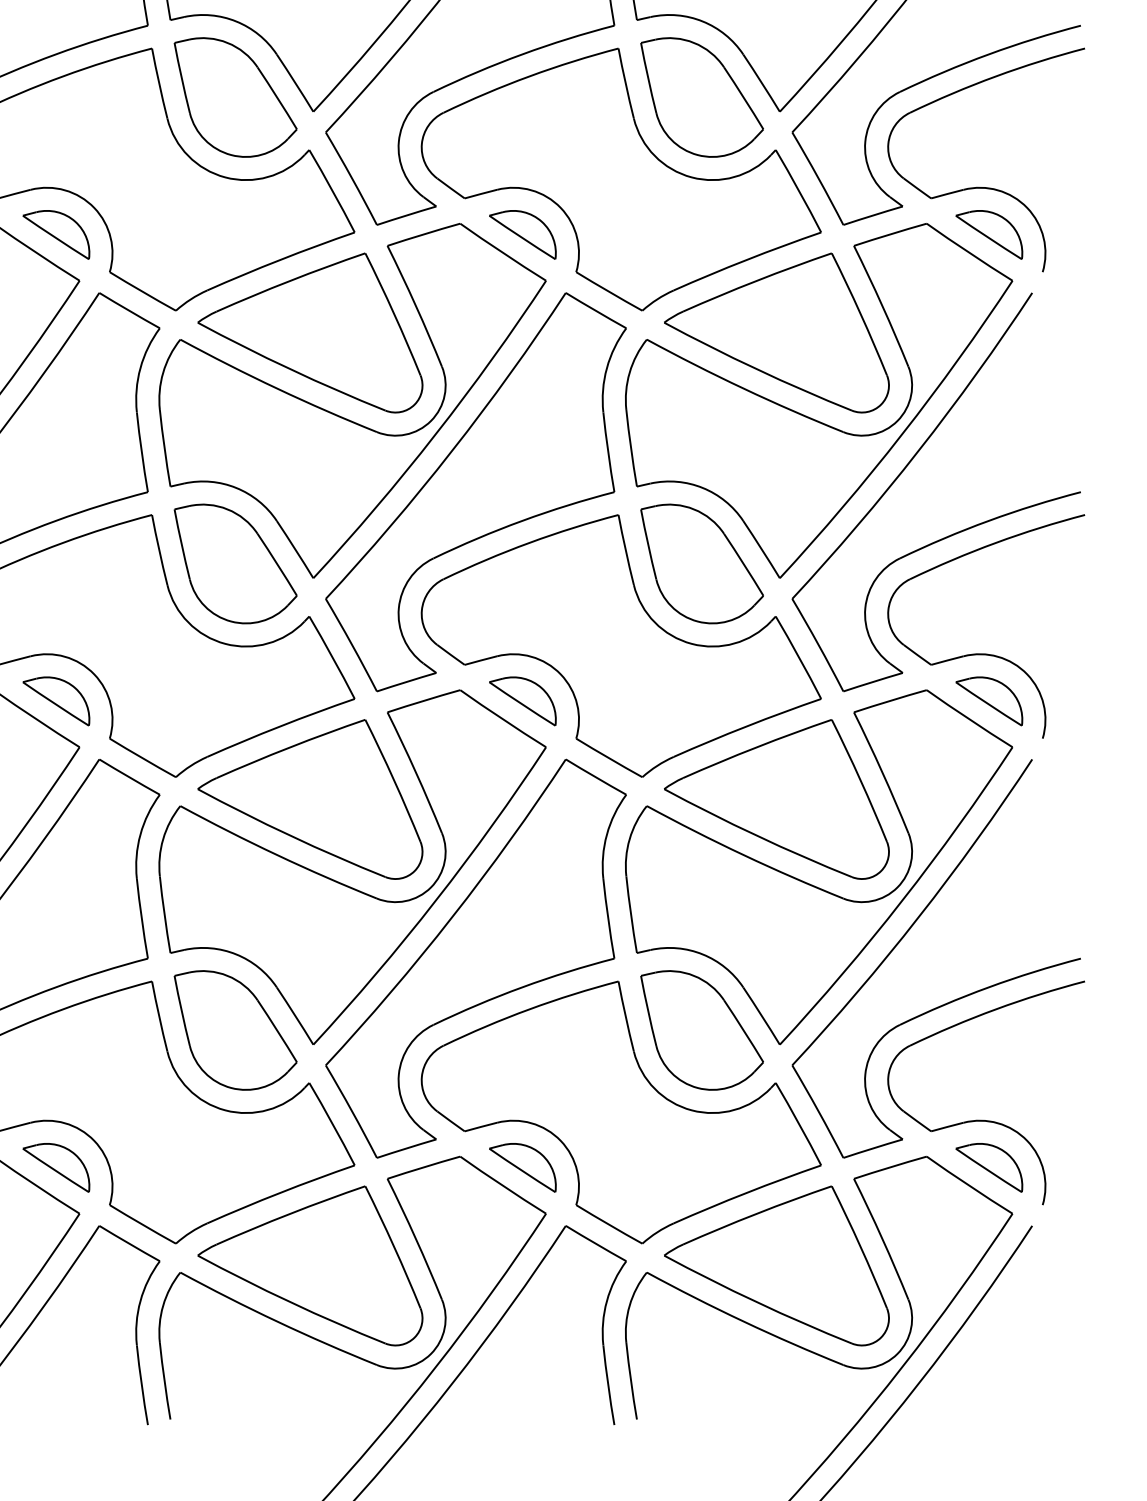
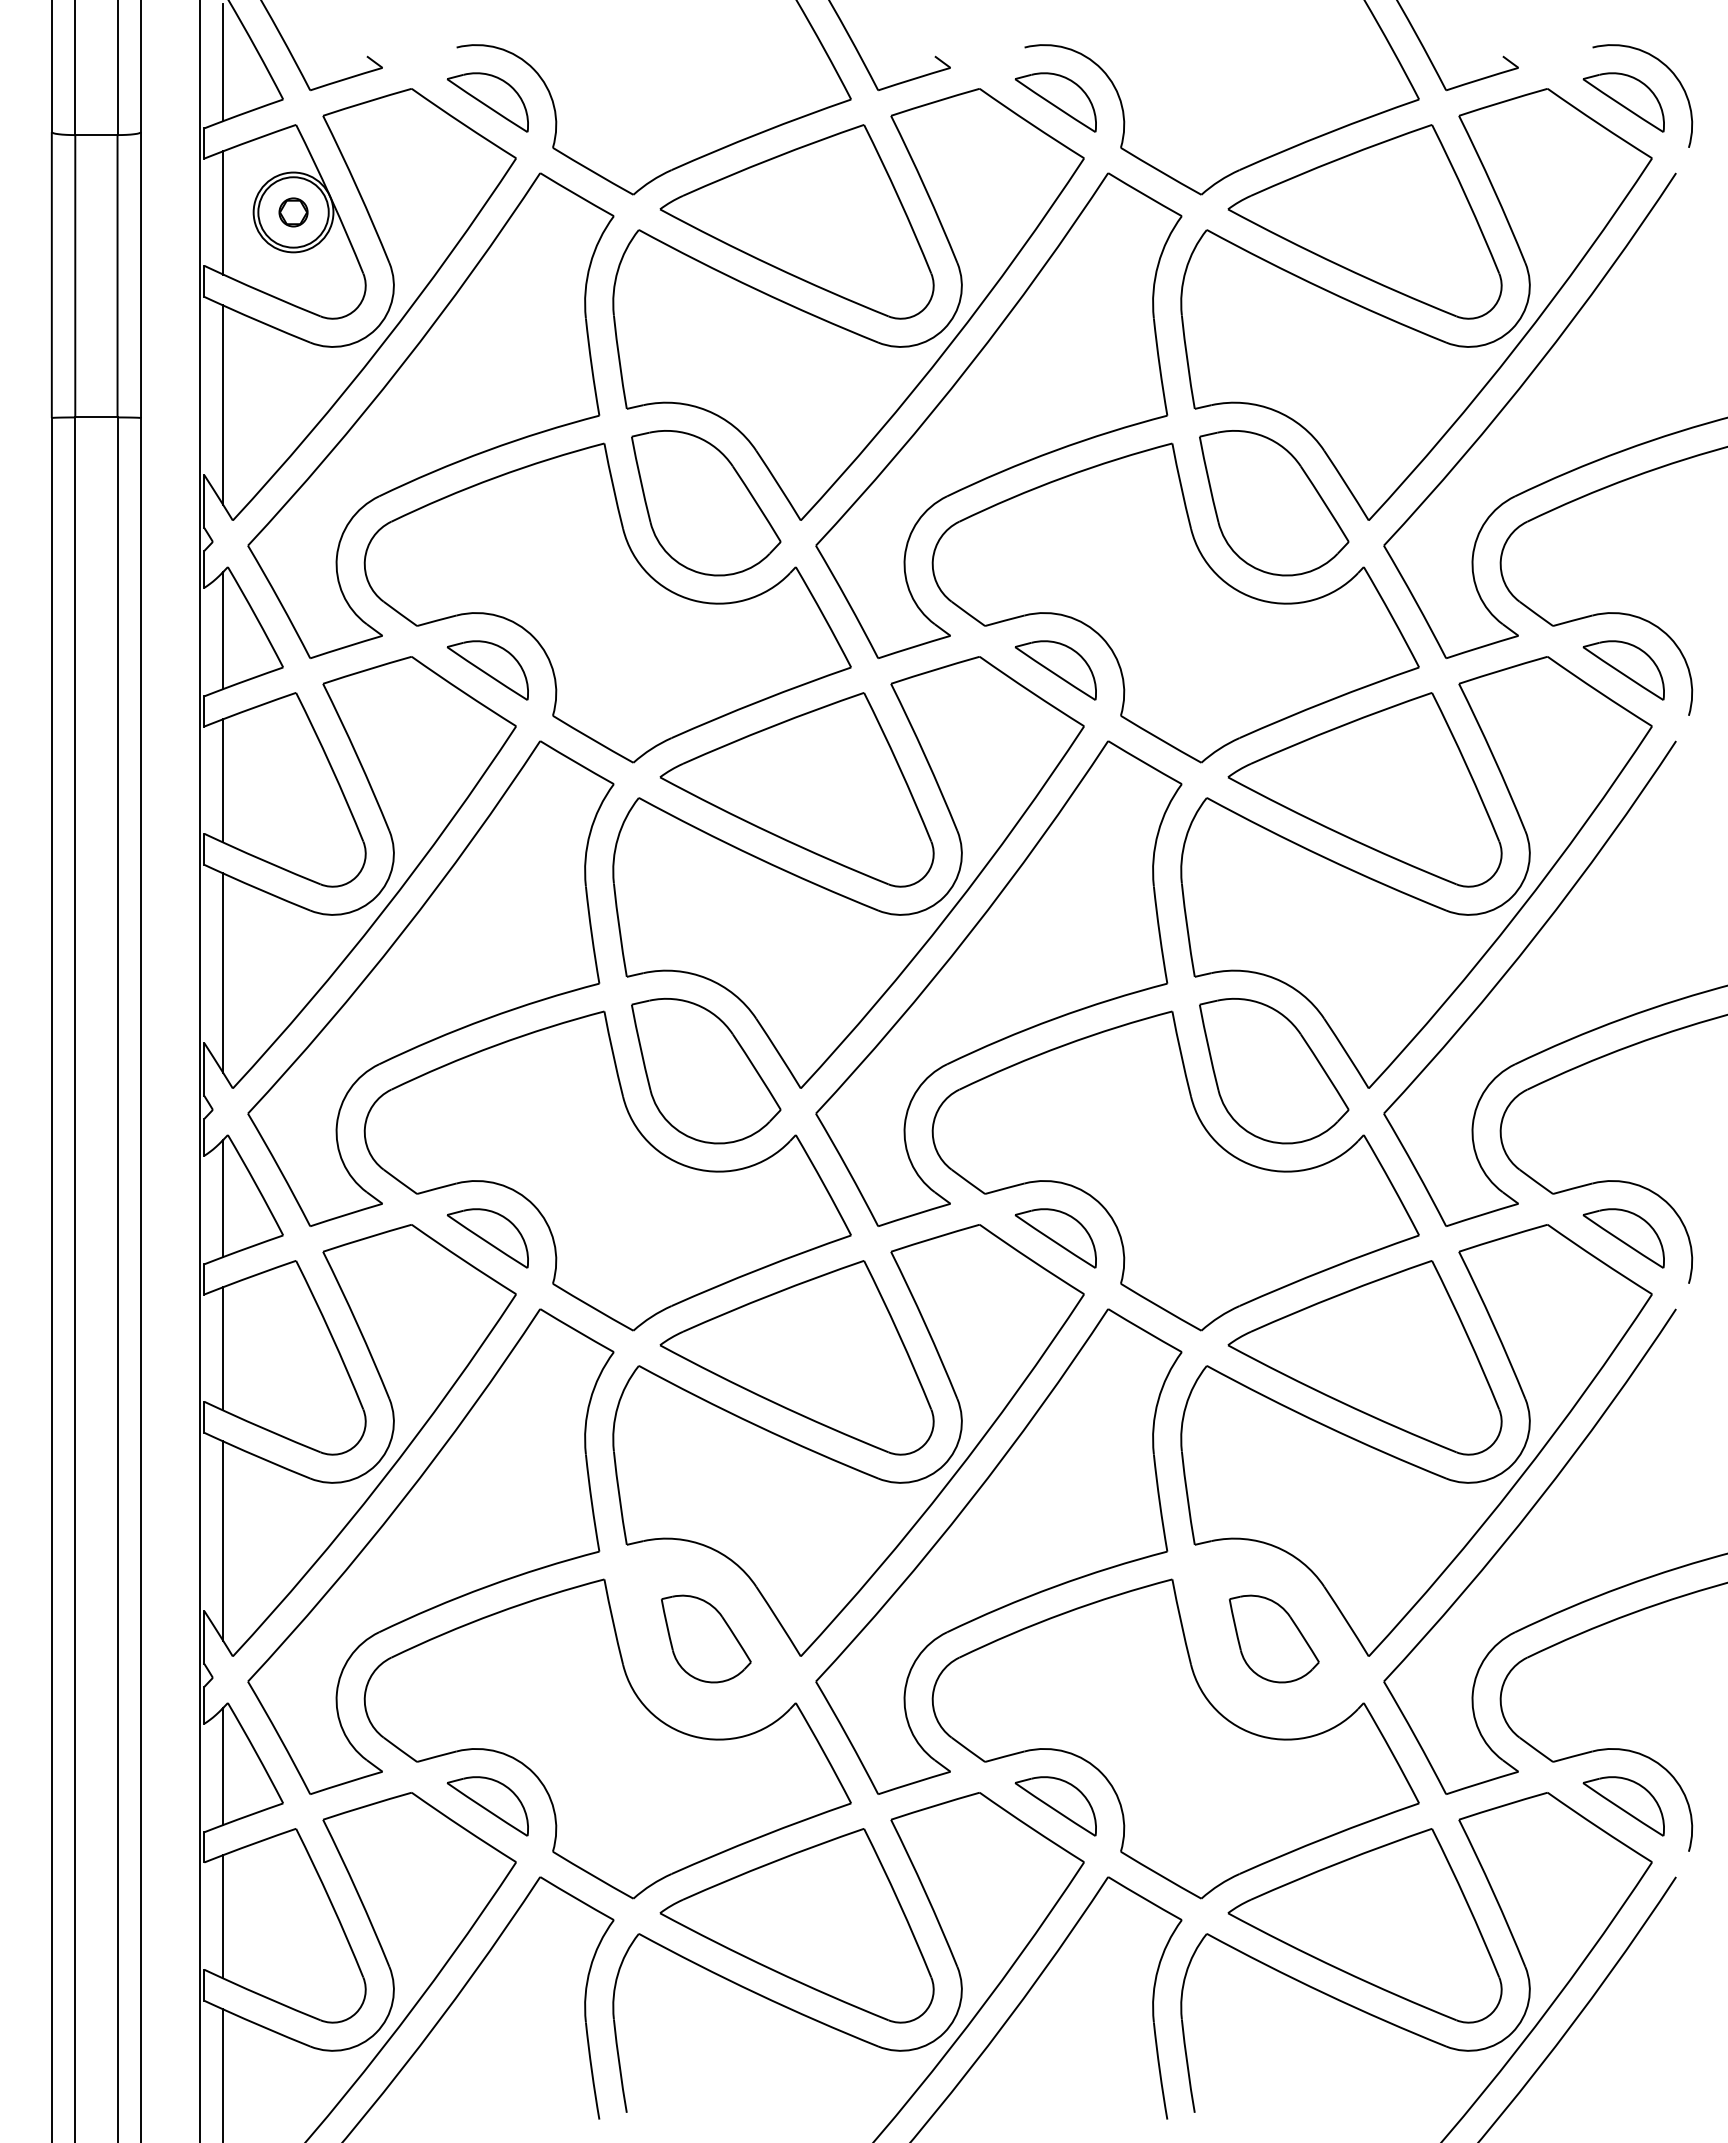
part: (235, 1029) -> (706, 1638), size x0.6
part: (702, 1029) -> (1274, 1638), size x0.6

